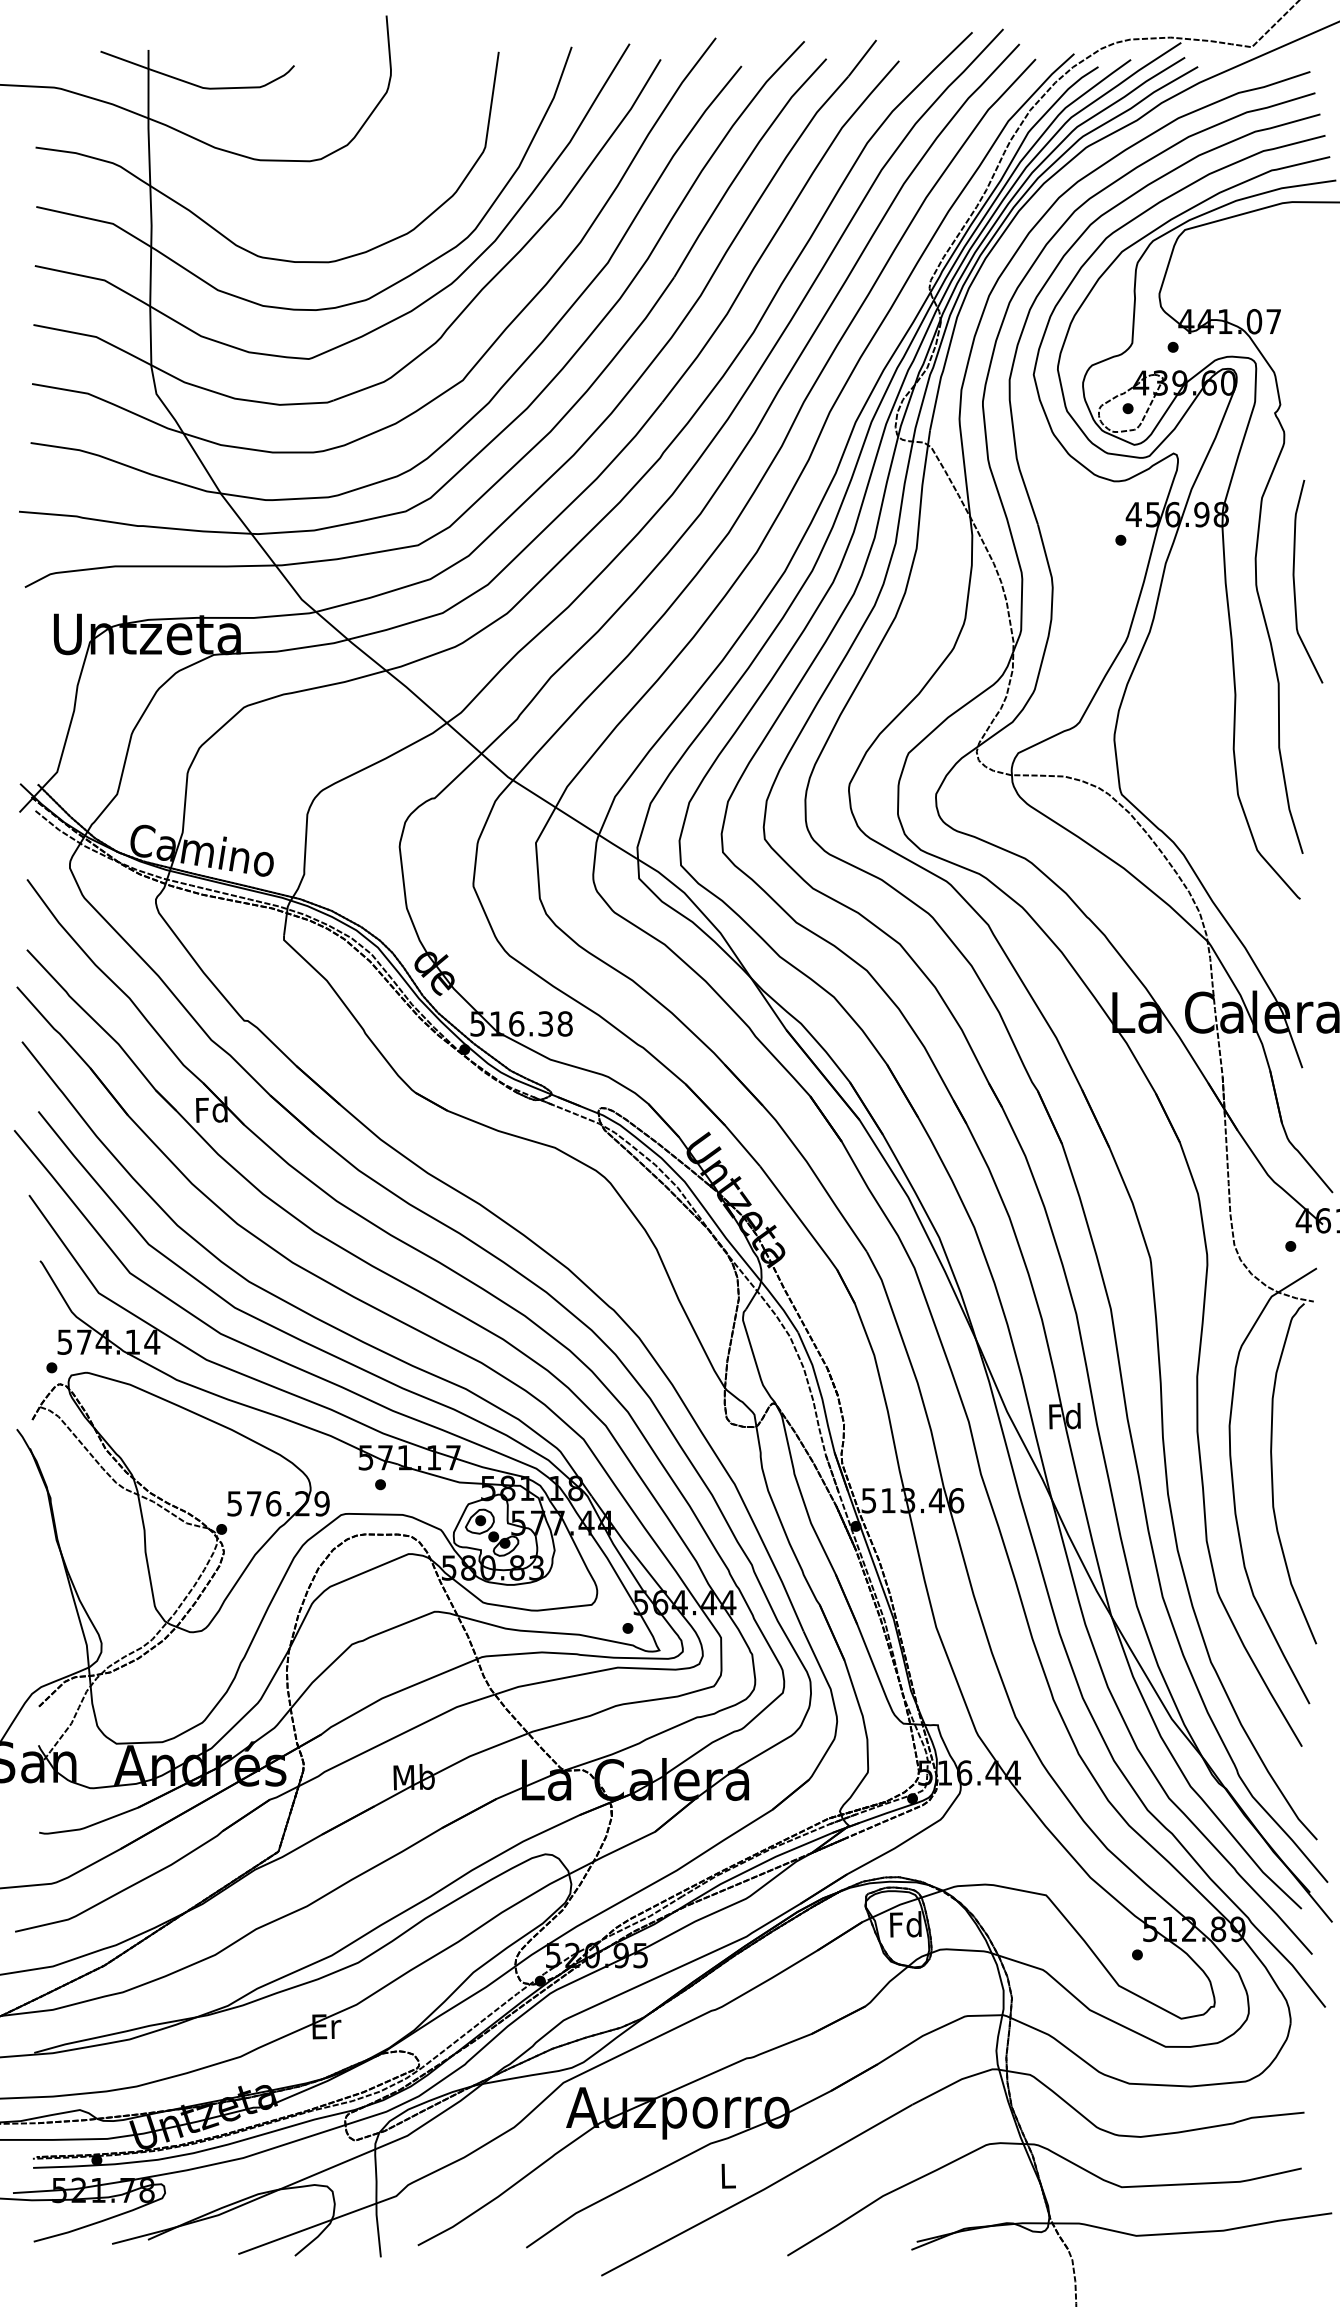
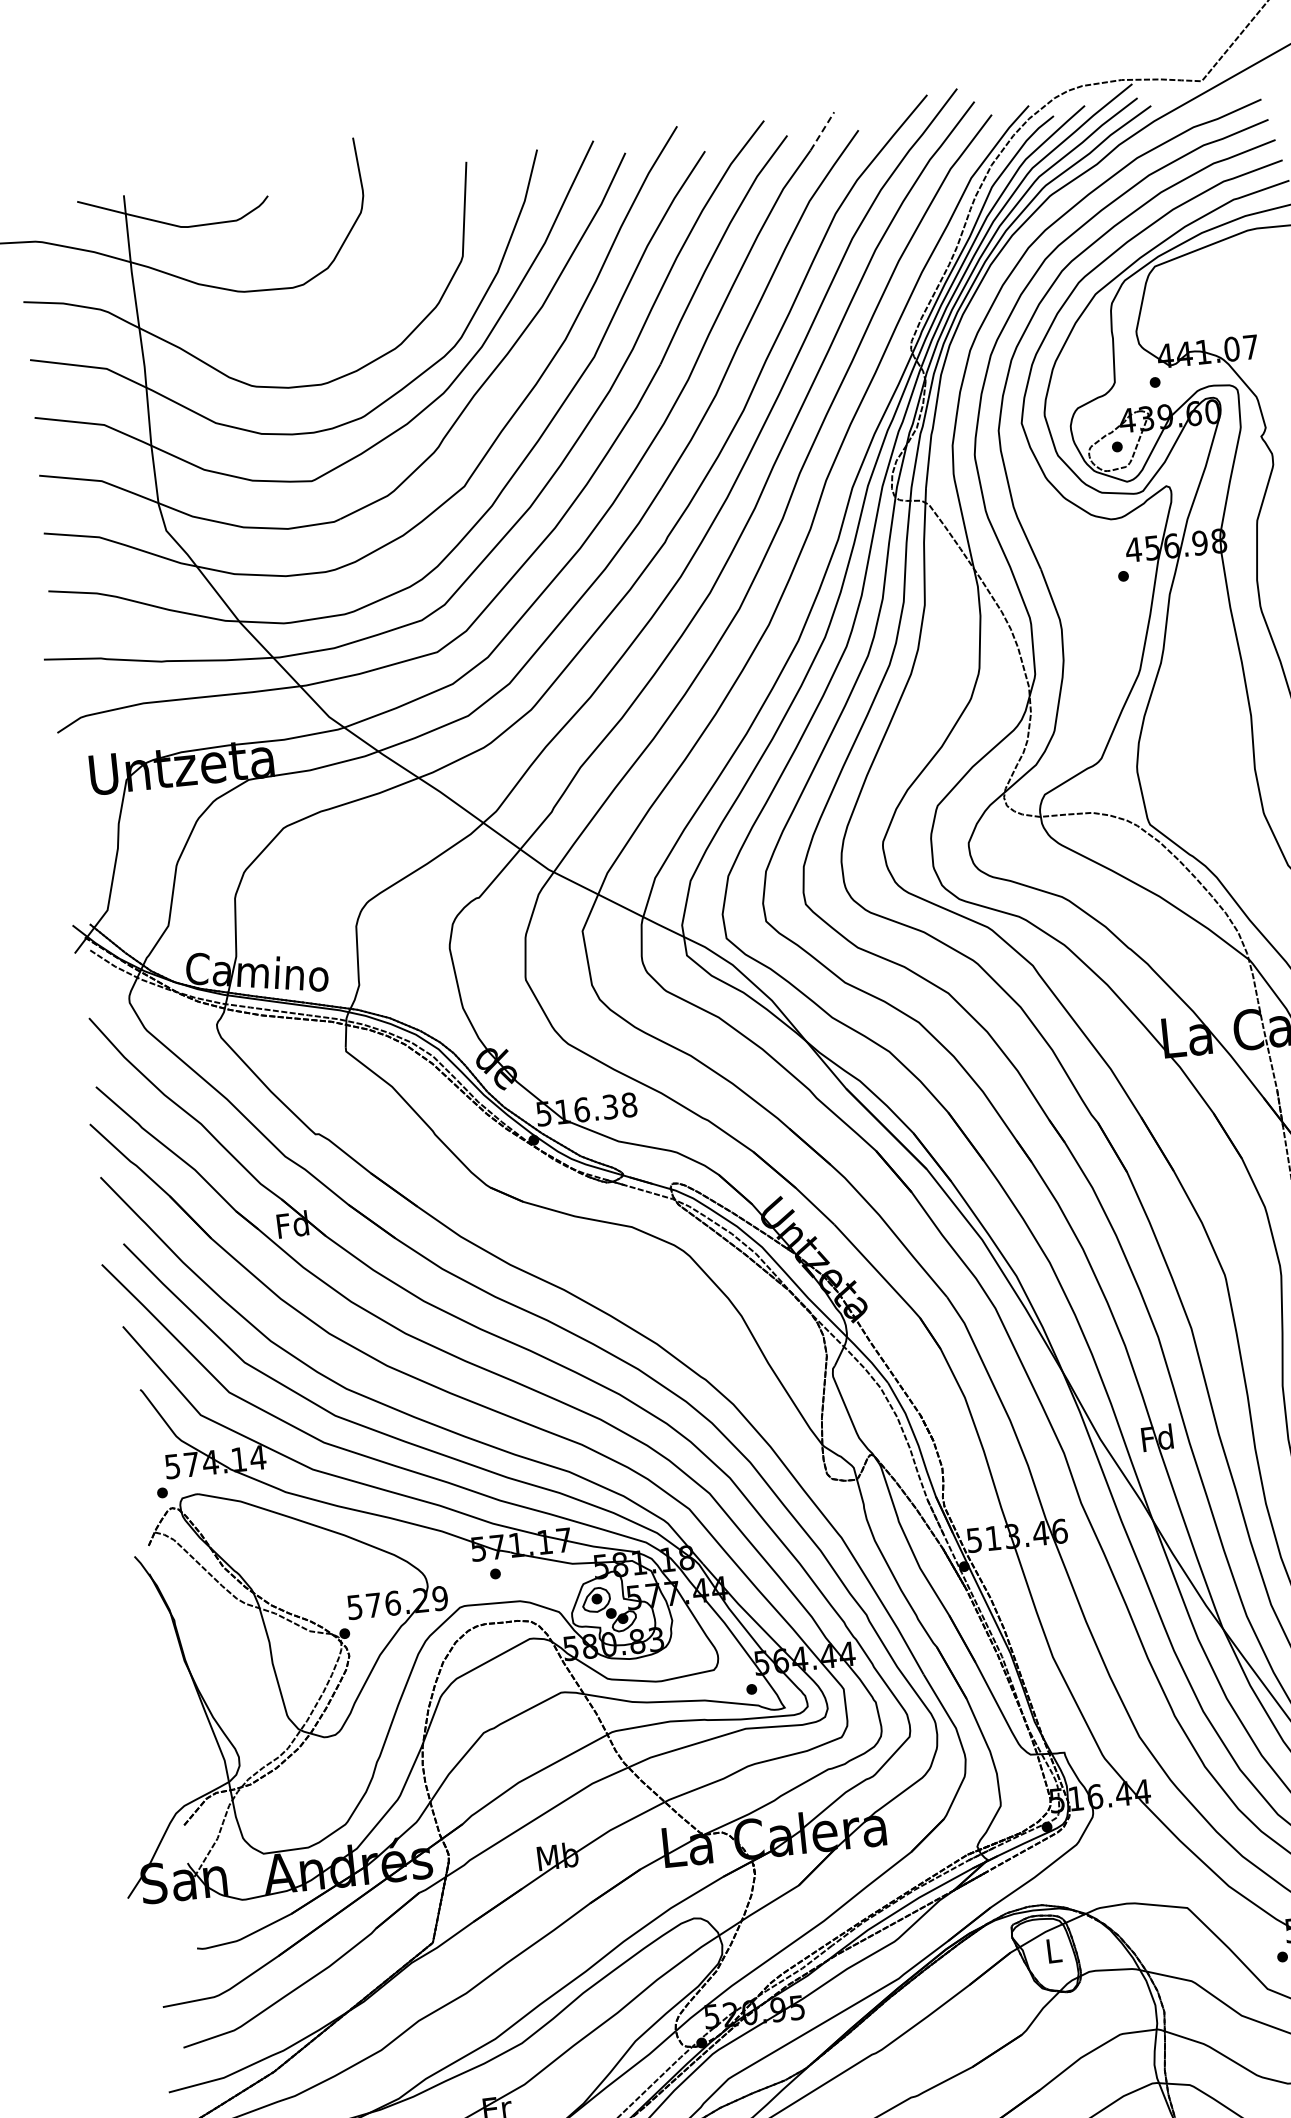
line: (862, 58) -> (822, 131), solid -> dashed
text: (905, 1924) -> (1052, 1950), Fd -> L

